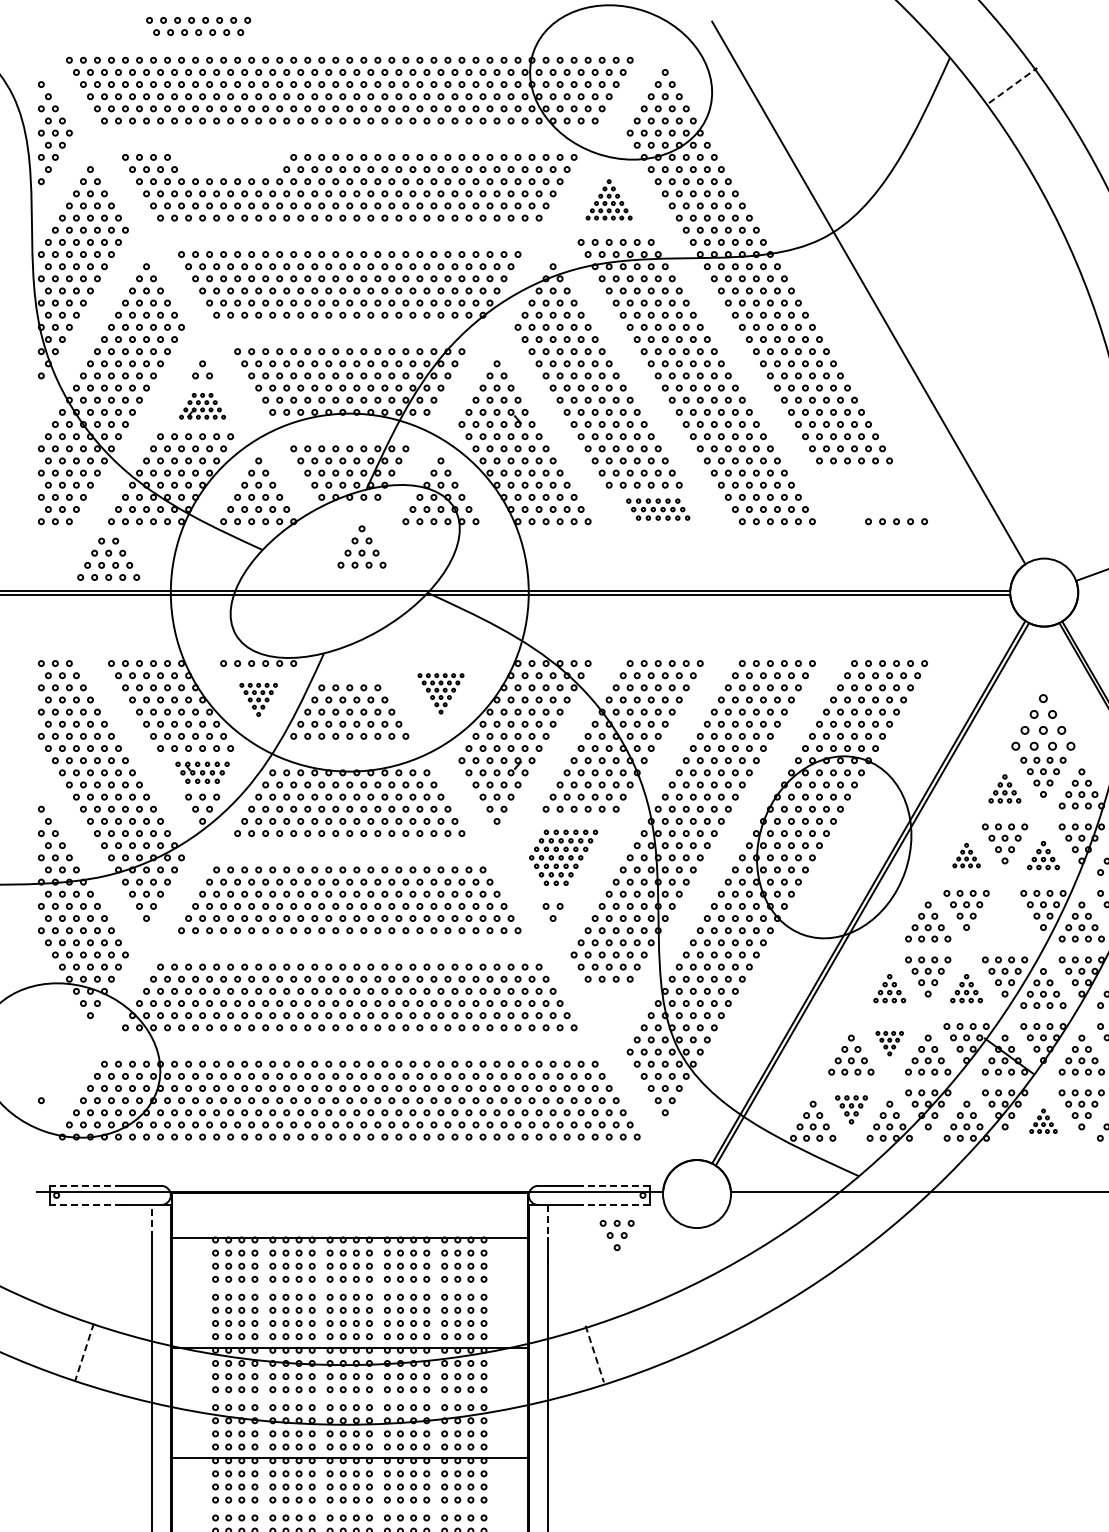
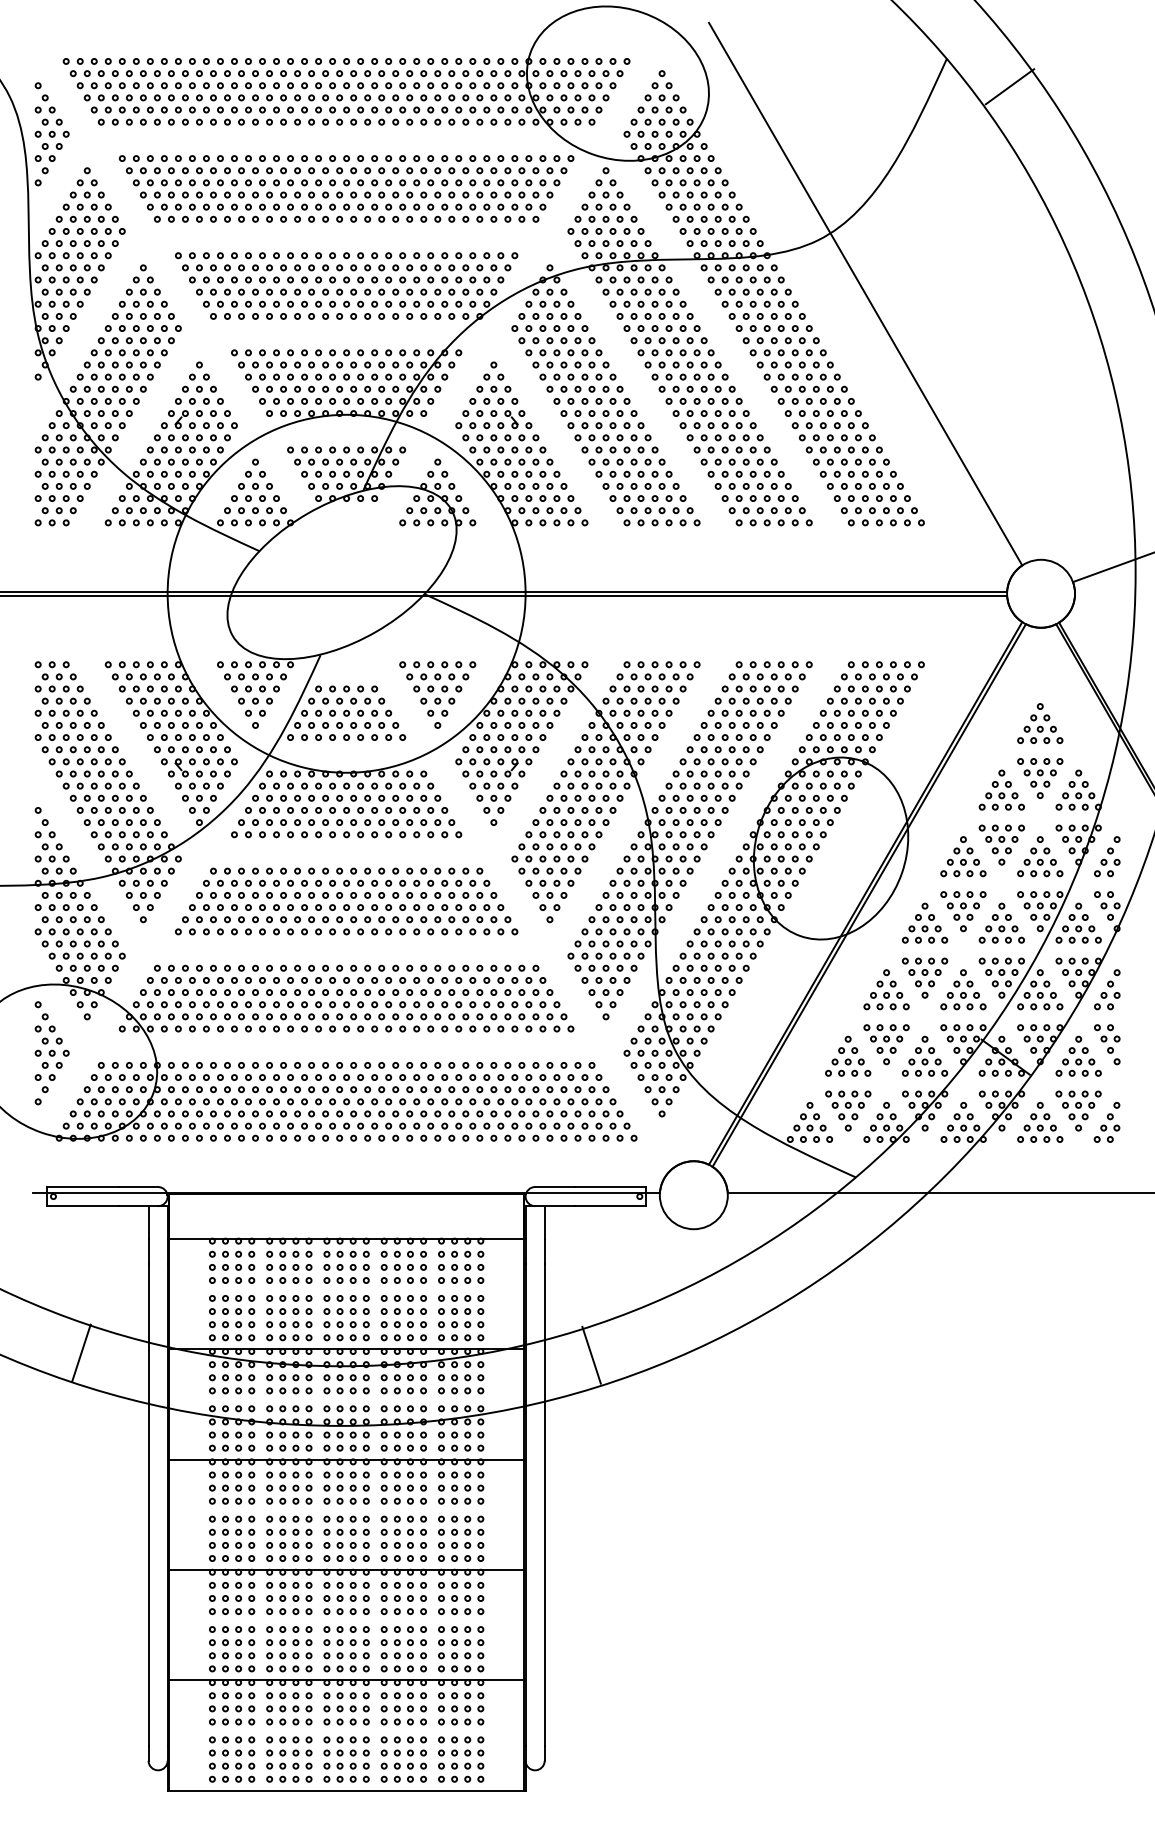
part: (198, 26) -> (227, 164), moved
line: (1012, 85) -> (1009, 86), dashed -> solid
part: (608, 199) -> (605, 200), size x1.67
part: (202, 406) -> (199, 407), size x1.67
part: (871, 497) -> (868, 498), added
part: (657, 509) -> (654, 510), size x1.43
part: (361, 546) -> (358, 547), removed
part: (108, 559) -> (105, 560), removed
part: (440, 693) -> (437, 694), size x1.67
part: (258, 699) -> (255, 700), size x1.67
part: (1043, 722) -> (1040, 723), size x0.71
part: (202, 772) -> (199, 773), size x1.43
part: (1004, 788) -> (1001, 789), size x1.43
part: (966, 855) -> (963, 856), size x1.67
part: (1043, 855) -> (1040, 856), size x1.43
part: (563, 857) -> (560, 858), size x1.43
part: (1004, 921) -> (1001, 922), added
part: (889, 988) -> (886, 989), size x1.43
part: (966, 988) -> (963, 989), size x1.43
part: (889, 1043) -> (886, 1044), size x1.67
part: (54, 1046) -> (51, 1047), added
part: (851, 1109) -> (848, 1110), size x1.43
part: (1043, 1121) -> (1040, 1122), size x1.67
line: (85, 1186) -> (82, 1187), dashed -> solid
line: (613, 1186) -> (610, 1187), dashed -> solid
line: (85, 1205) -> (82, 1206), dashed -> solid
line: (613, 1205) -> (610, 1206), dashed -> solid
line: (151, 1220) -> (148, 1221), dashed -> solid
line: (547, 1221) -> (544, 1222), dashed -> solid
part: (616, 1235) -> (605, 1004), moved
line: (84, 1352) -> (81, 1353), dashed -> solid
line: (594, 1354) -> (591, 1355), dashed -> solid

